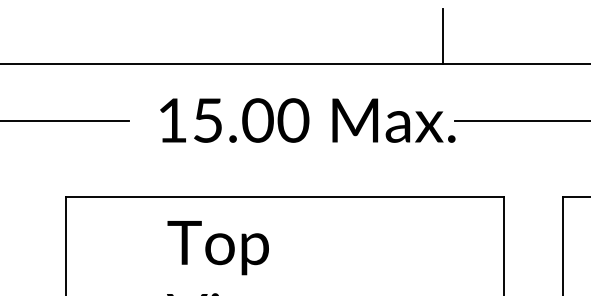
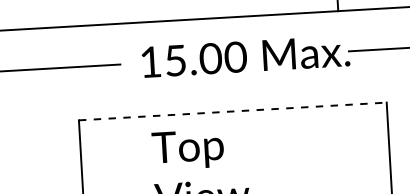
line: (285, 197) -> (233, 111), solid -> dashed

